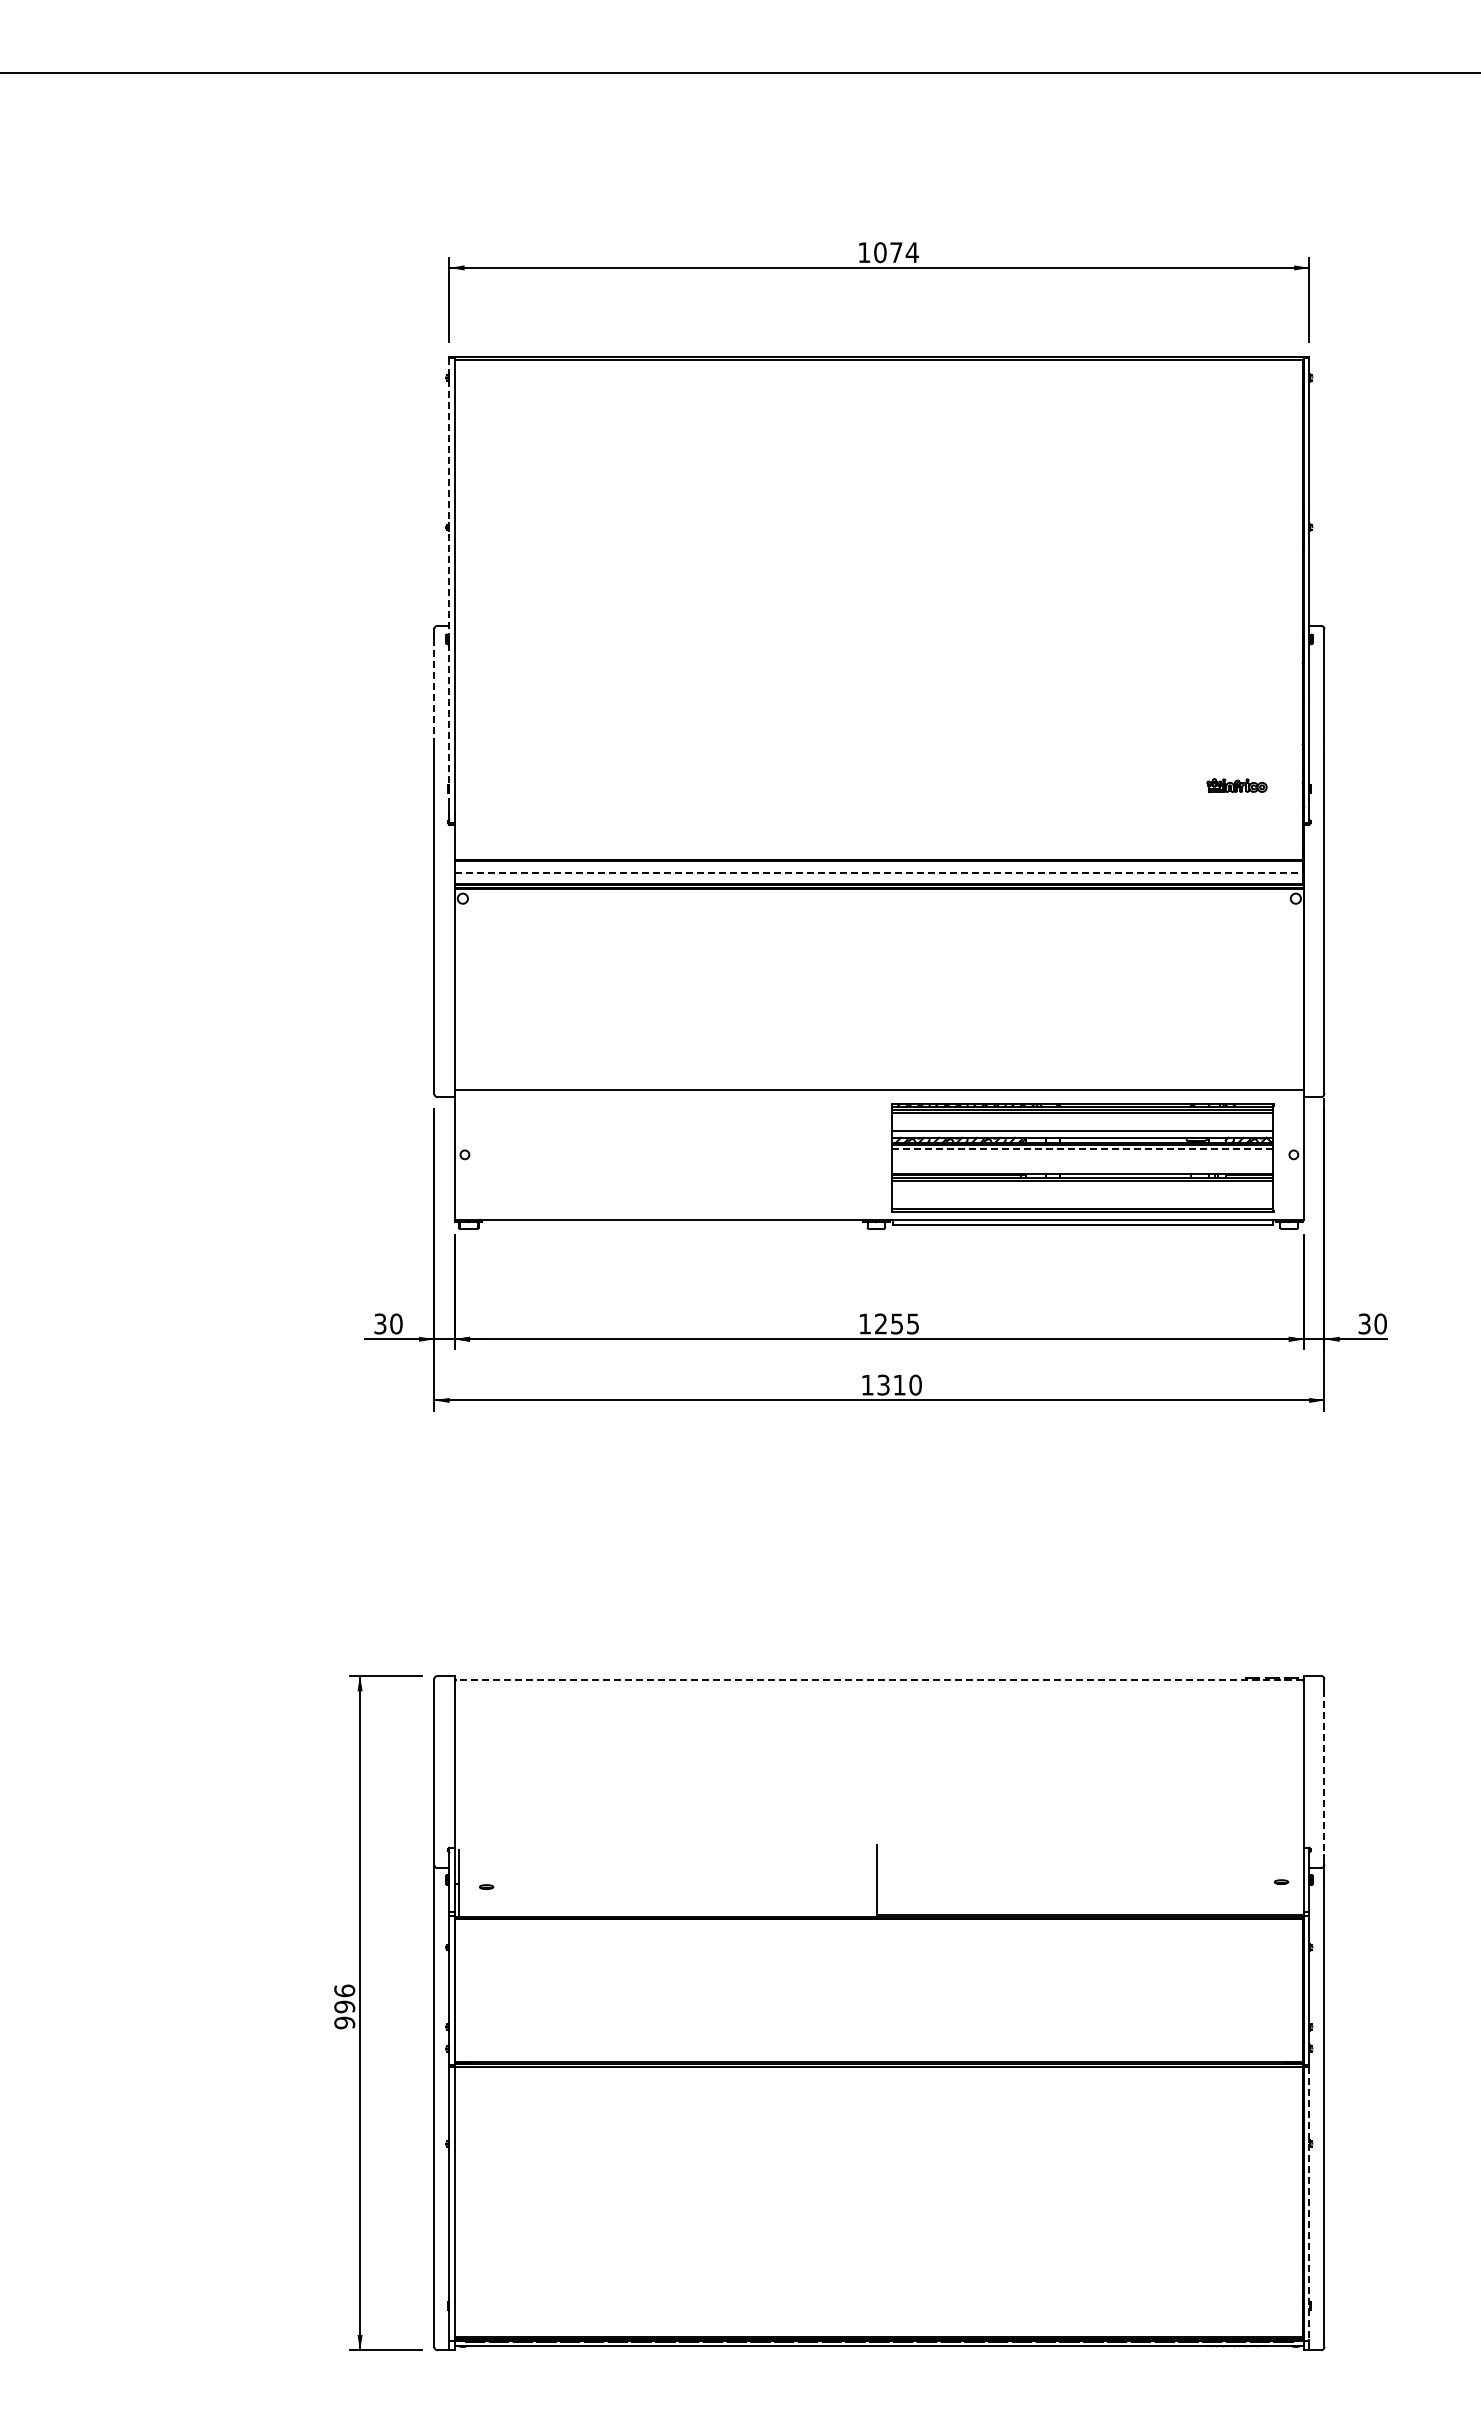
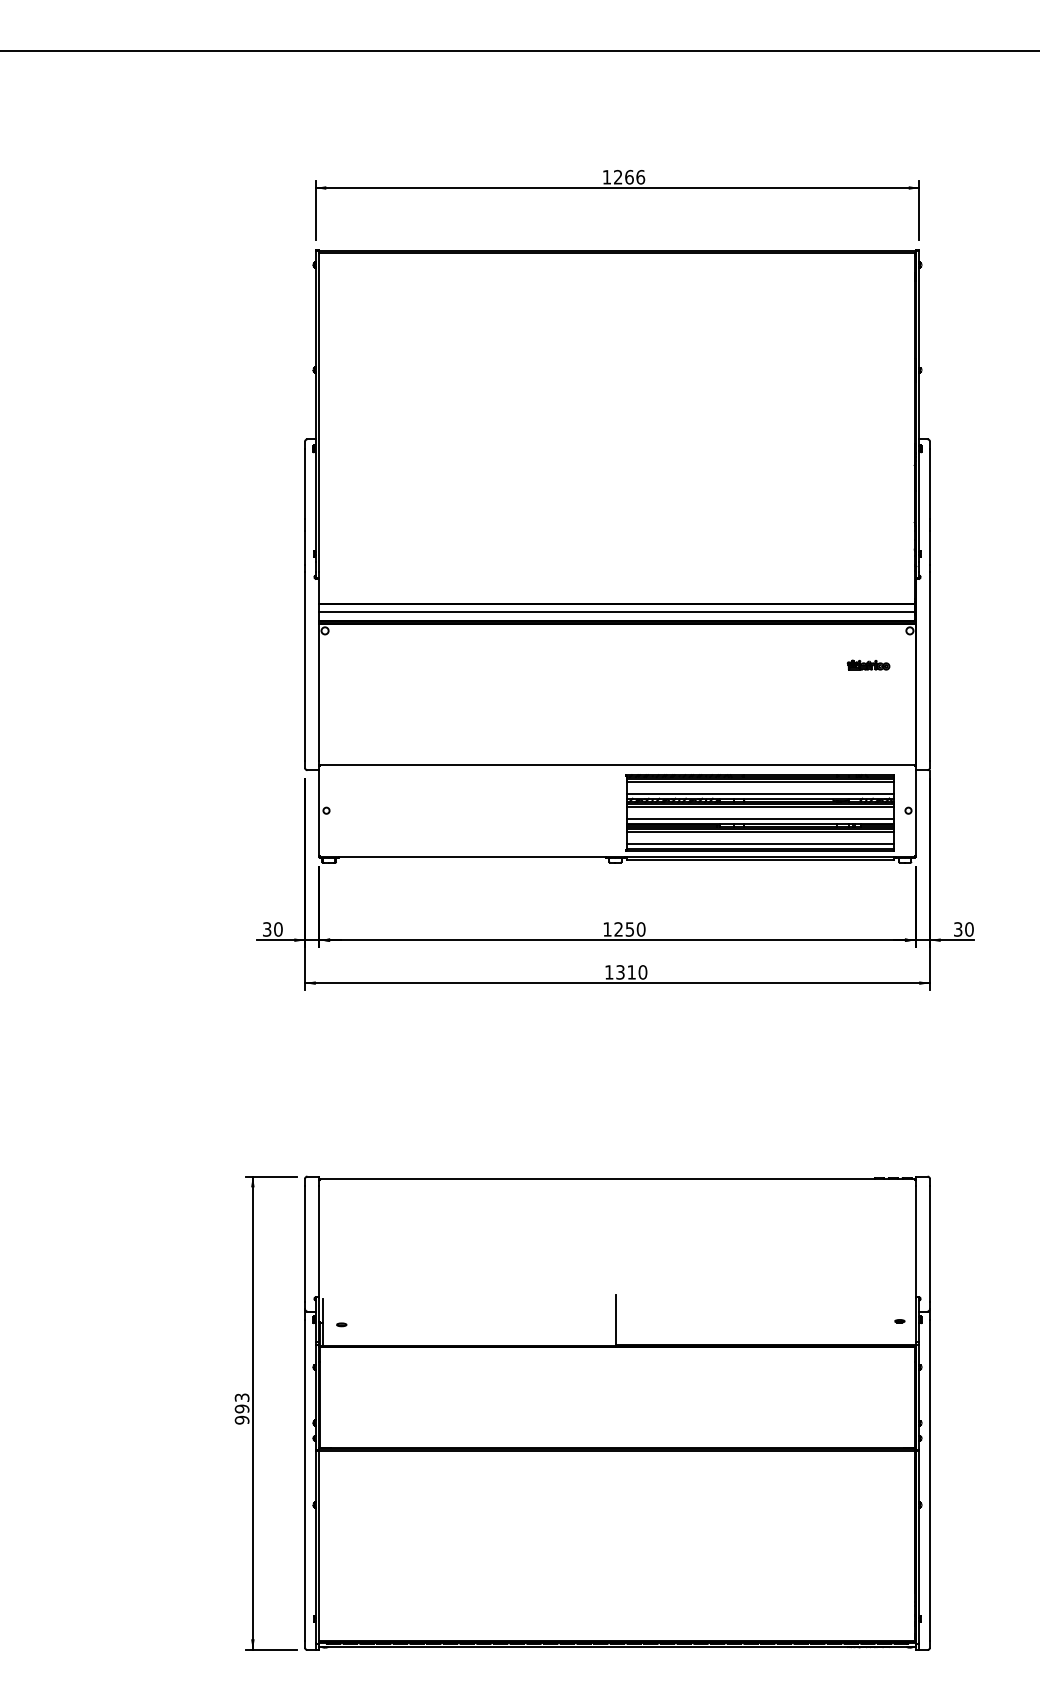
text: (896, 252) -> (629, 177), 1074 -> 1266
line: (449, 579) -> (315, 406), dashed -> solid
line: (434, 689) -> (305, 484), dashed -> solid
part: (1236, 785) -> (868, 665), moved
line: (878, 872) -> (616, 612), dashed -> solid
line: (1082, 1149) -> (760, 806), dashed -> solid
line: (1082, 1166) -> (760, 818), added
line: (1082, 1184) -> (760, 831), added
line: (1082, 1202) -> (760, 844), added
text: (912, 1323) -> (640, 929), 1255 -> 1250
line: (879, 1679) -> (617, 1179), dashed -> solid
line: (1324, 1772) -> (930, 1244), dashed -> solid
text: (344, 1990) -> (241, 1397), 996 -> 993
line: (1309, 2204) -> (919, 1547), dashed -> solid

